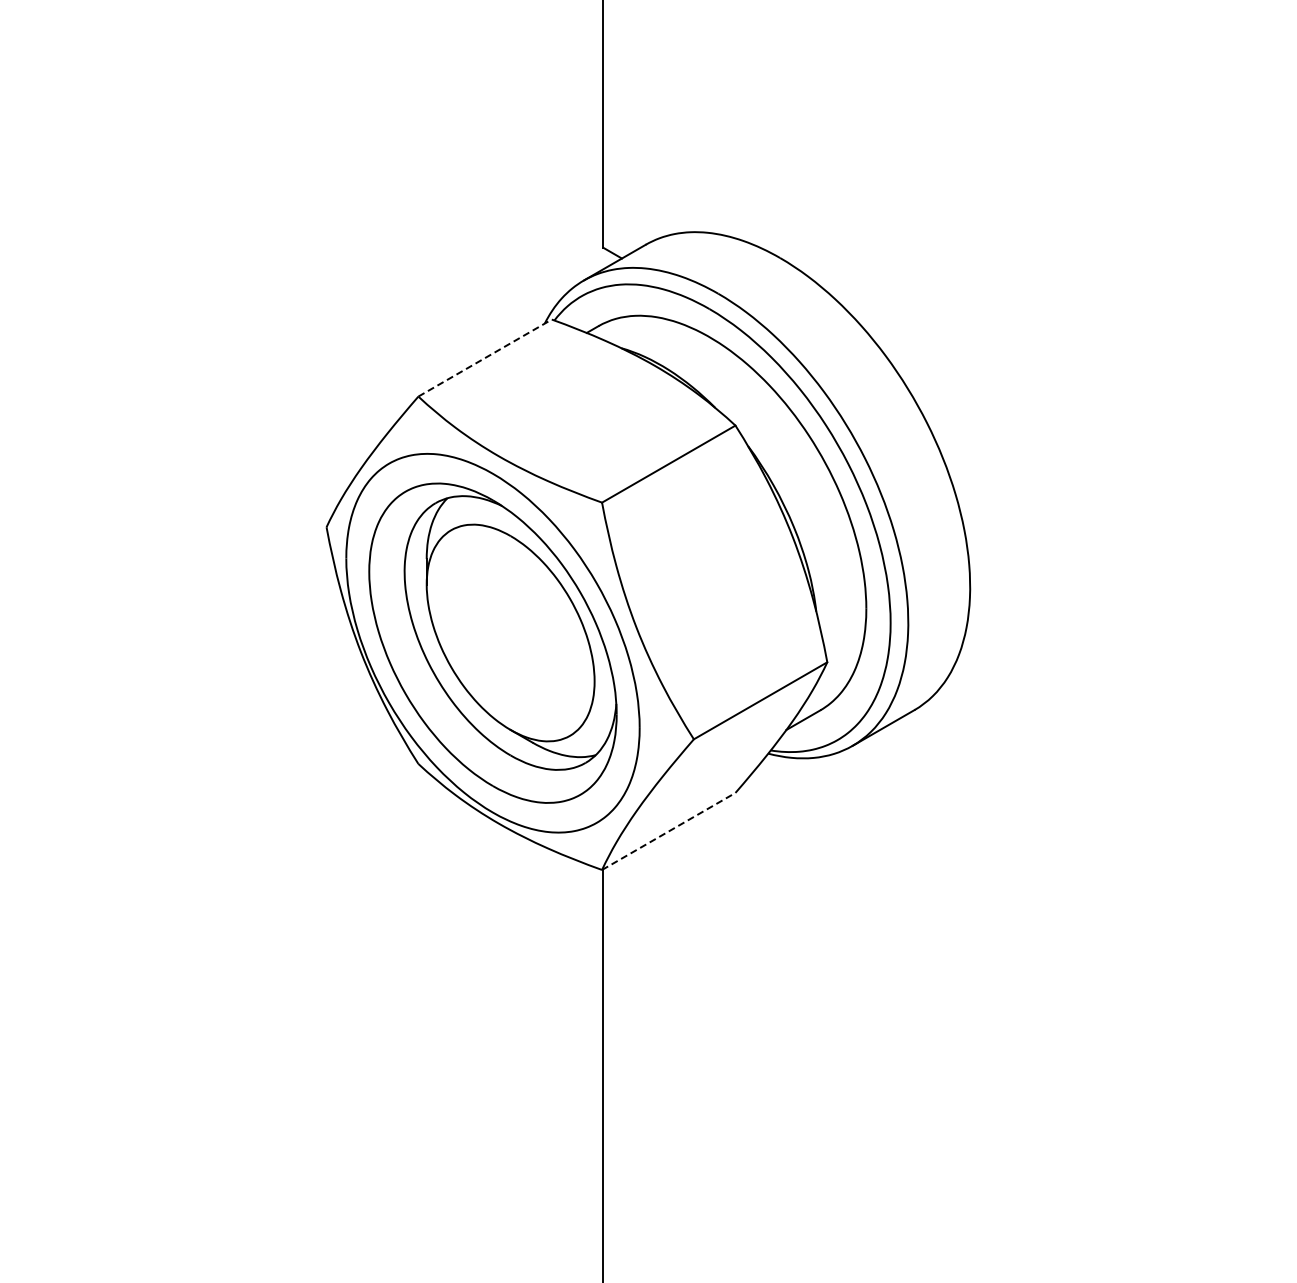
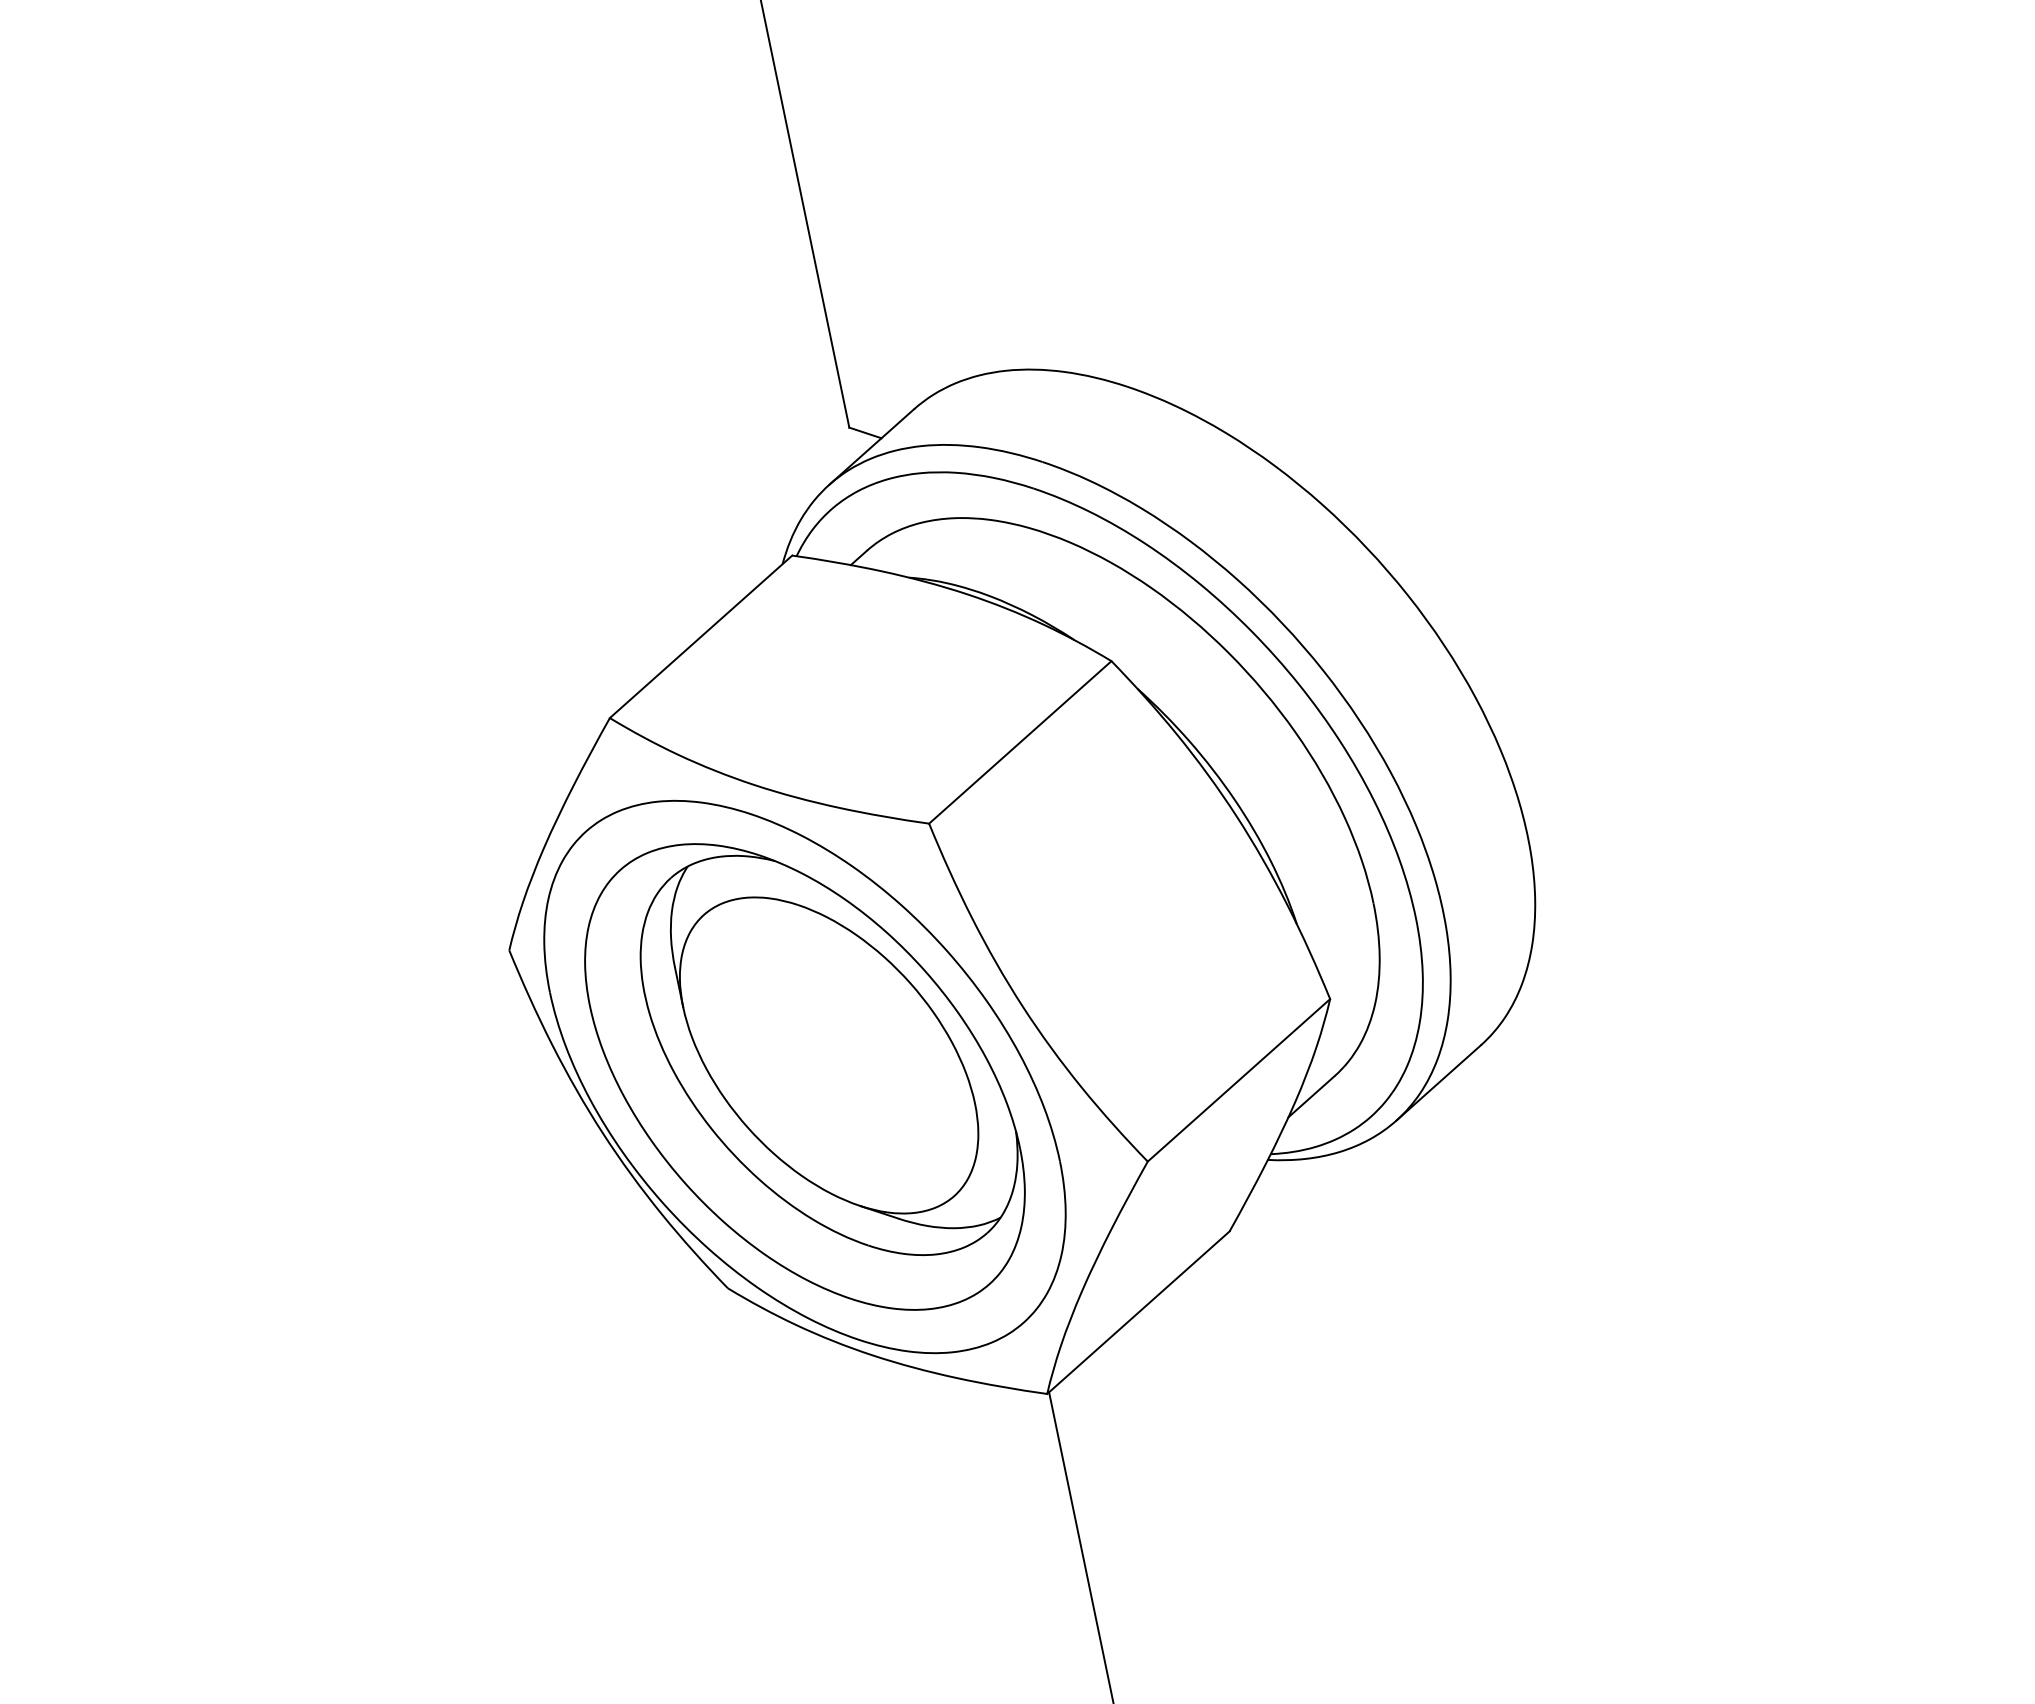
line: (485, 357) -> (701, 635), dashed -> solid
line: (669, 831) -> (1139, 1312), dashed -> solid

